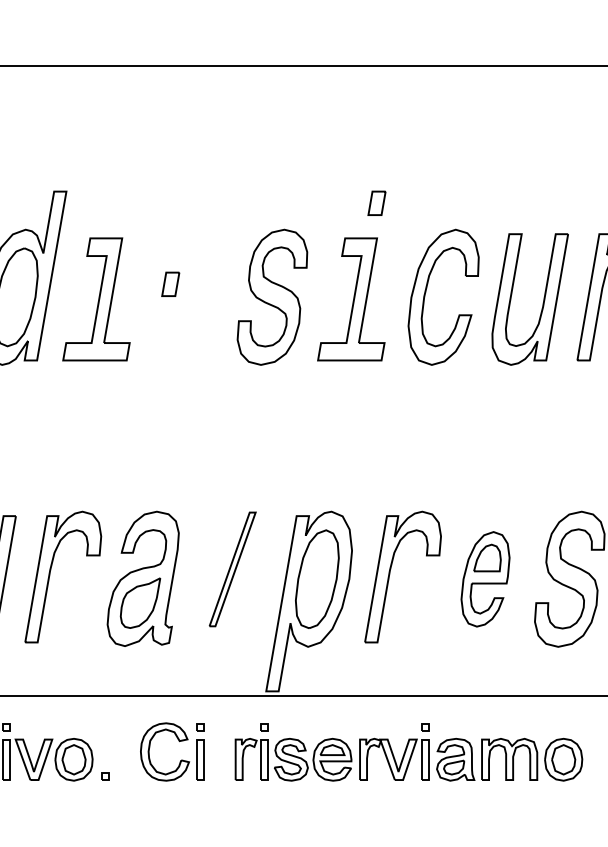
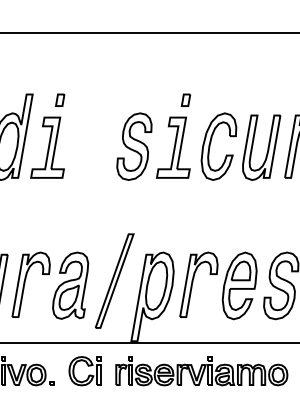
part: (171, 282) -> (60, 99), moved
part: (232, 568) -> (114, 280), size x1.67
part: (485, 578) -> (239, 285), size x1.43

